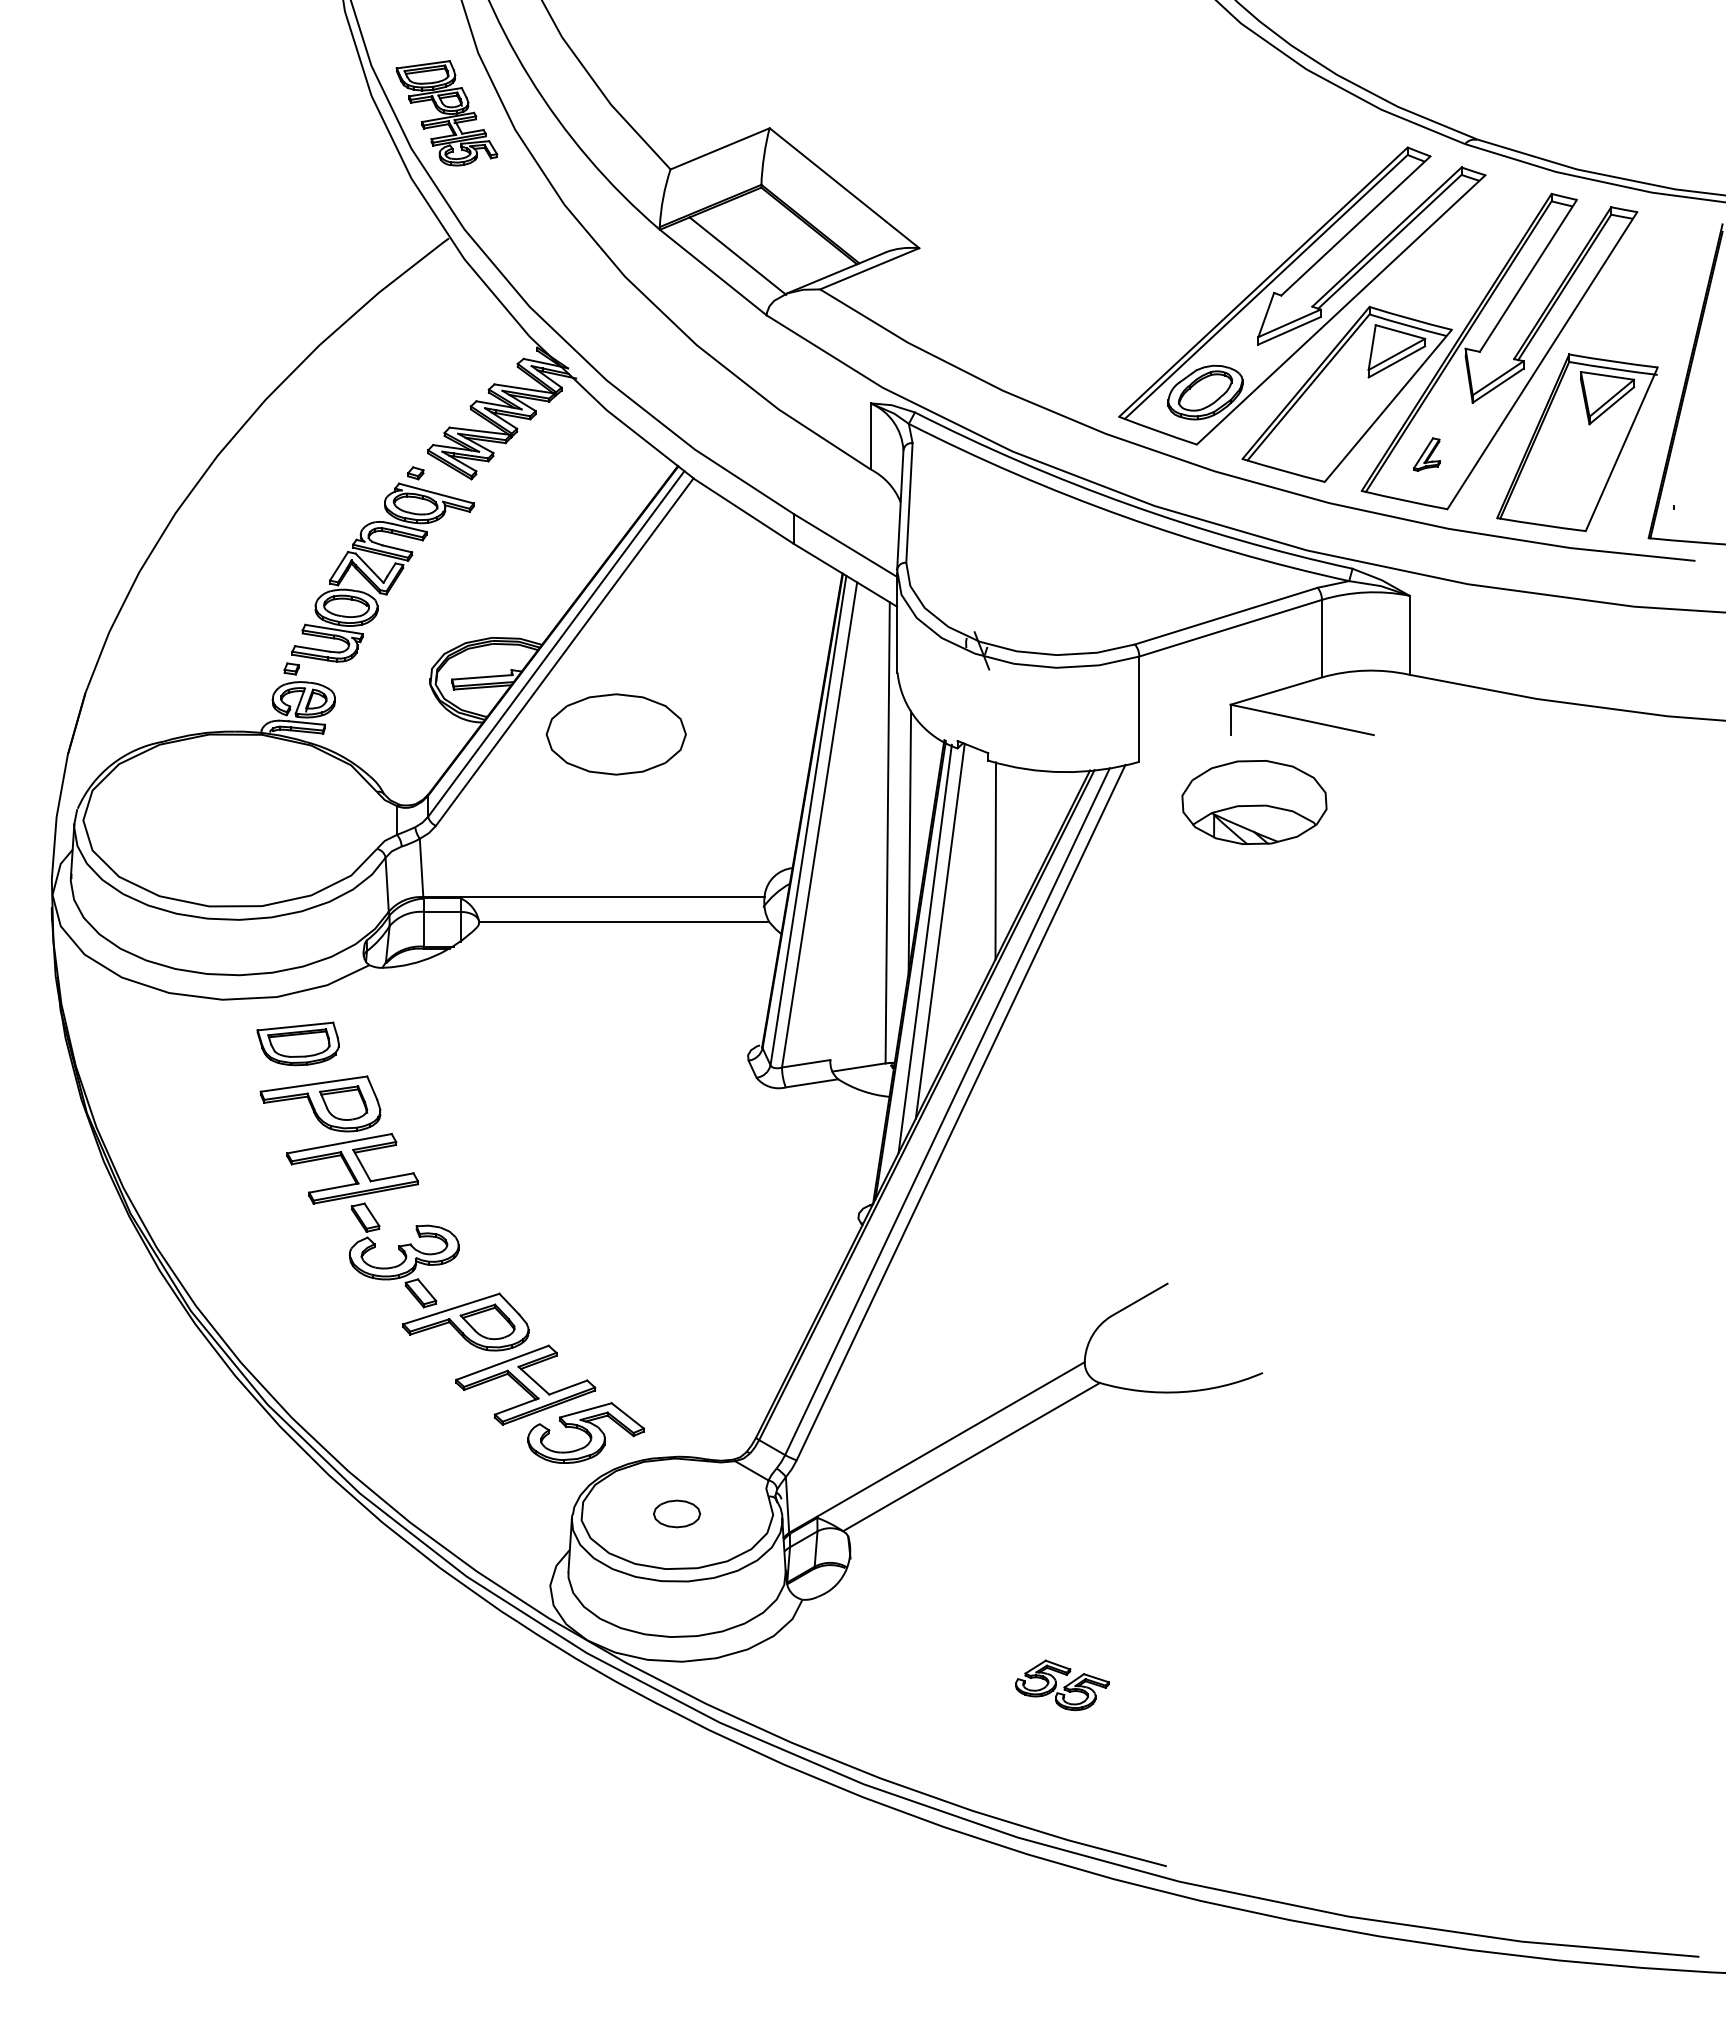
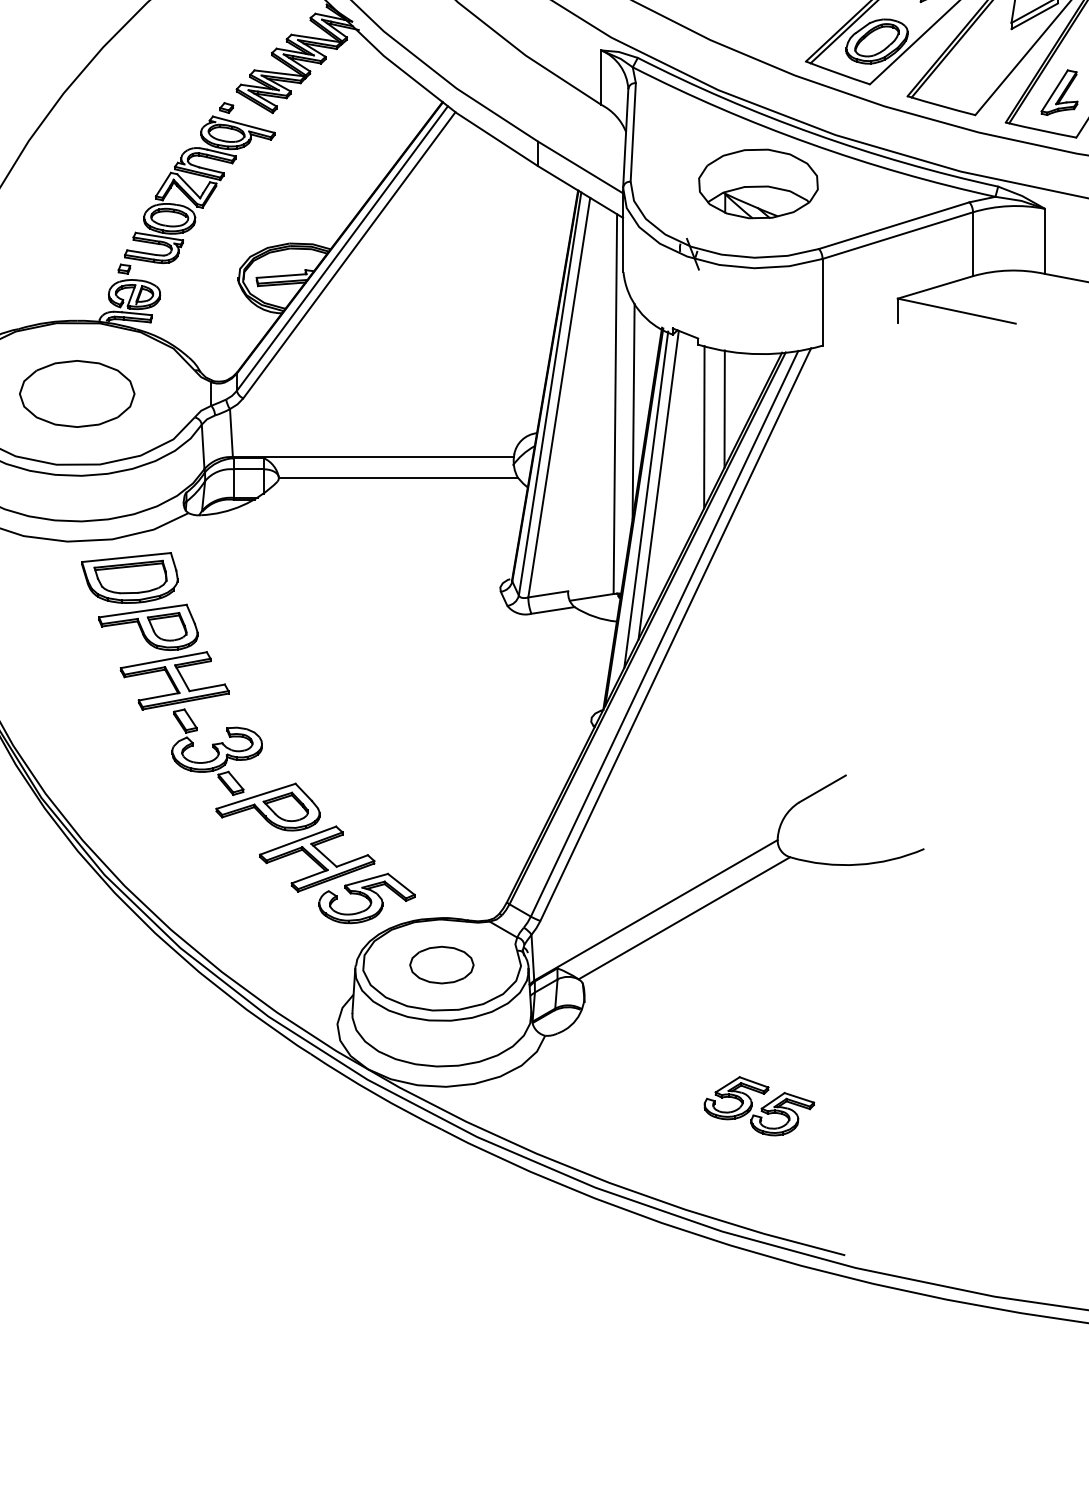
part: (1426, 454) -> (1059, 92), size x1.67
part: (615, 734) -> (76, 393), moved
part: (1254, 802) -> (758, 183), moved
line: (1020, 838) -> (724, 408), added
part: (298, 1043) -> (130, 577), size x1.43
part: (676, 1513) -> (441, 964), size x1.67
part: (1062, 1685) -> (759, 1106), size x1.43

